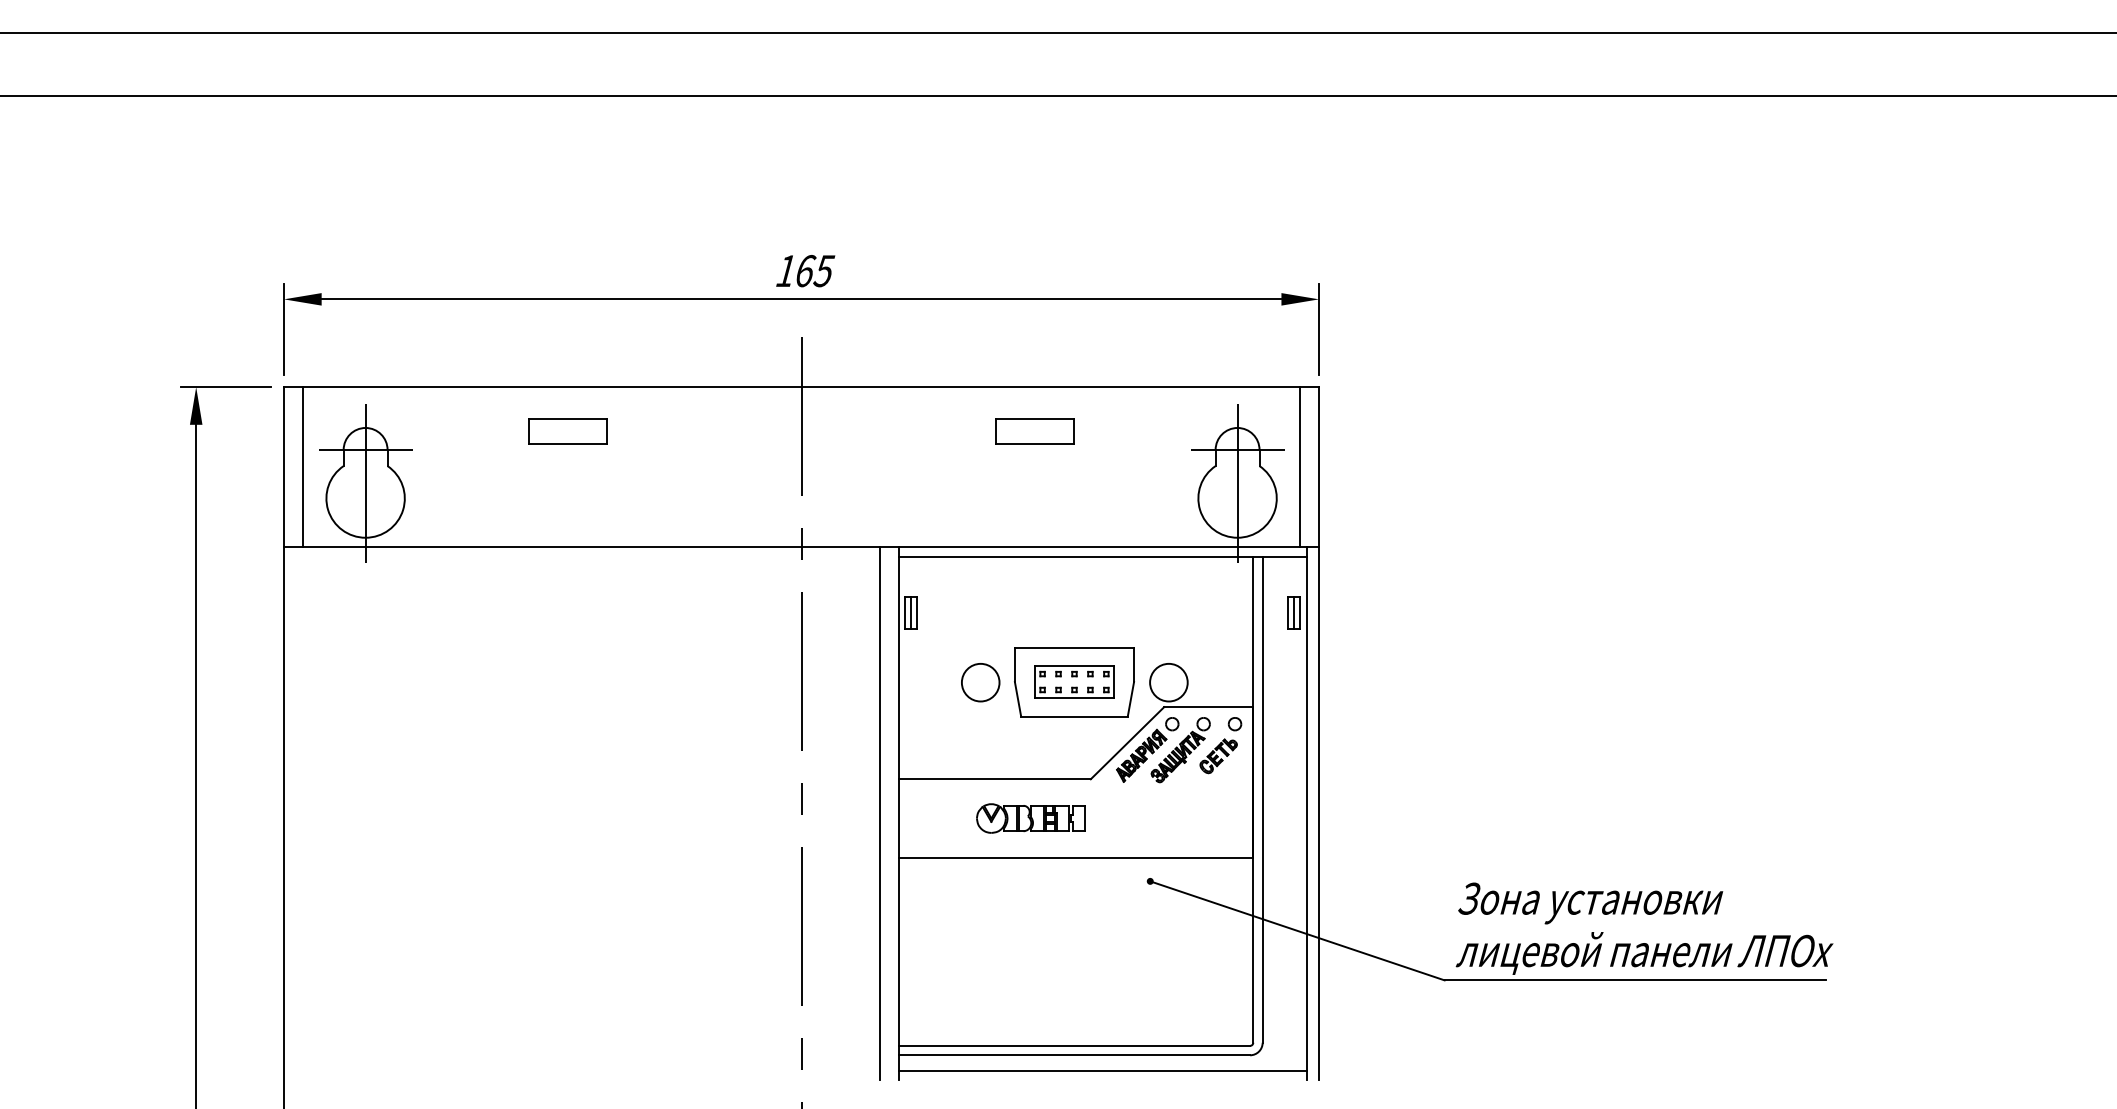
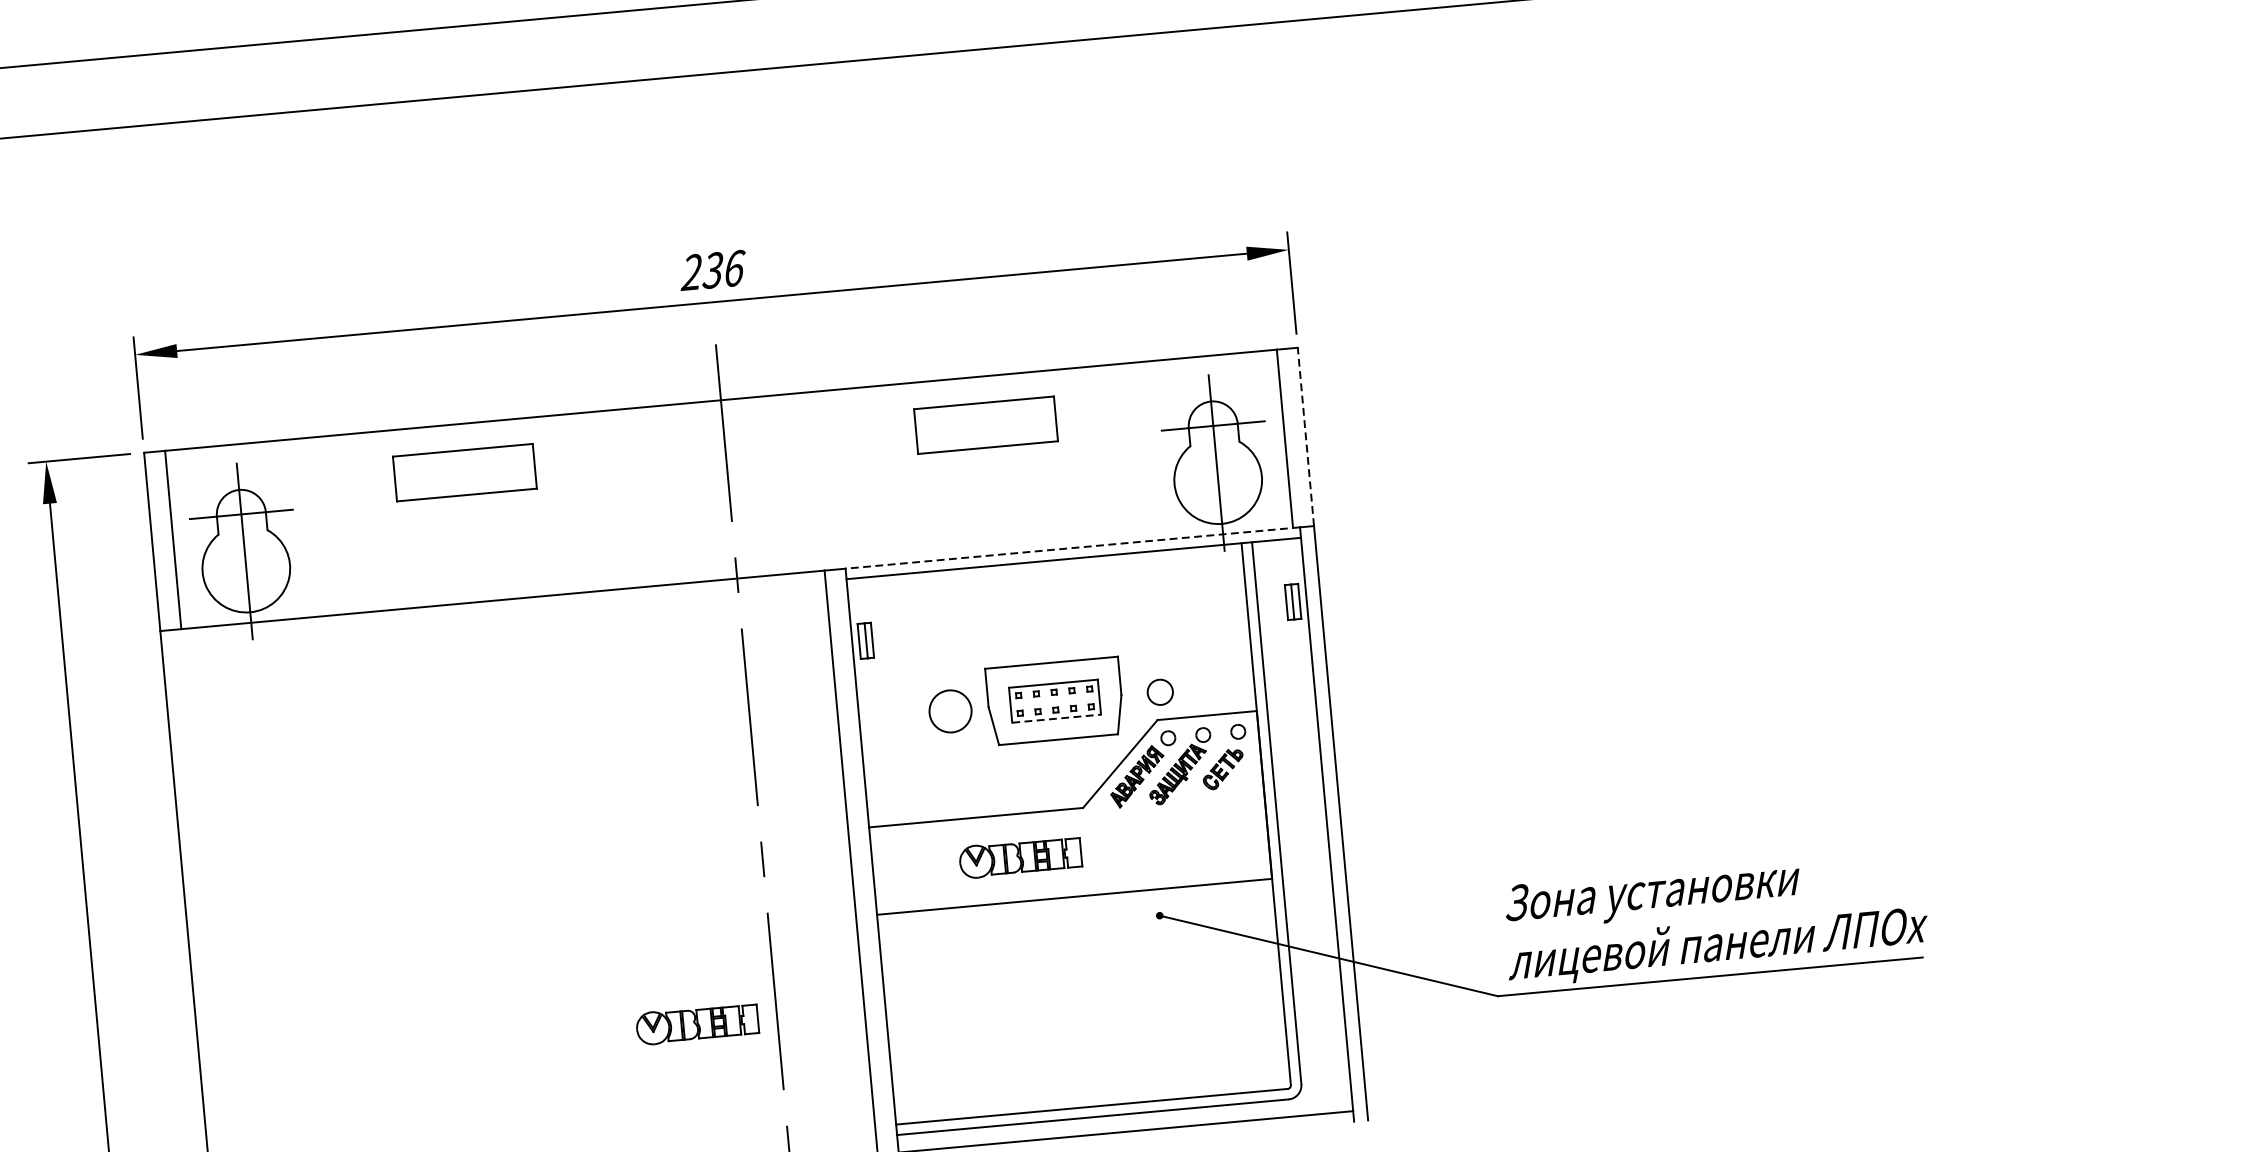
text: (804, 270) -> (712, 269), 165 -> 236
part: (567, 431) -> (464, 473), size x1.6
part: (1034, 431) -> (985, 426), size x1.6
line: (1319, 467) -> (1306, 437), solid -> dashed
line: (1102, 547) -> (1072, 548), solid -> dashed
circle: (1168, 682) -> (1159, 692), size x0.6
line: (1074, 697) -> (1056, 718), solid -> dashed
part: (729, 940) -> (696, 1024), added

